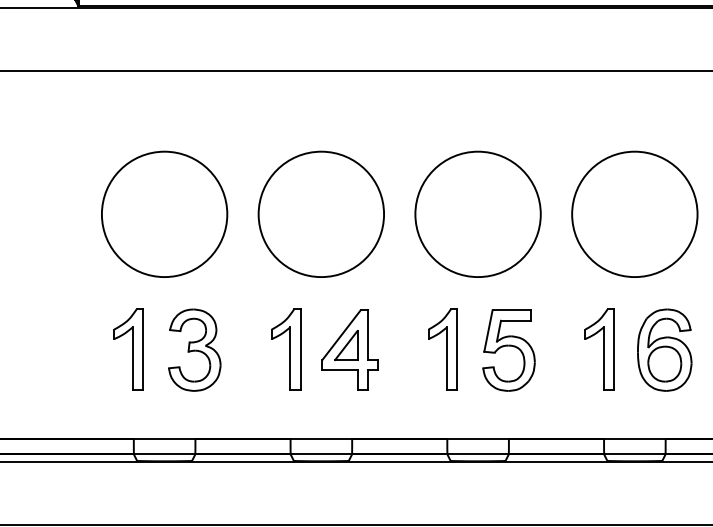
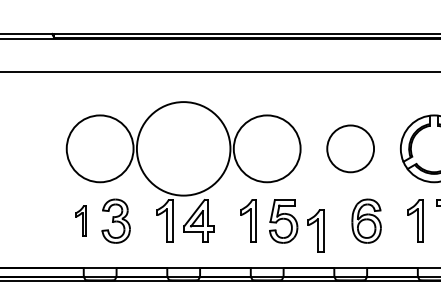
circle: (321, 213) -> (183, 148), size x1.4
circle: (634, 213) -> (350, 148), size x0.7
part: (127, 348) -> (80, 220), size x0.7
part: (598, 348) -> (315, 230), moved

